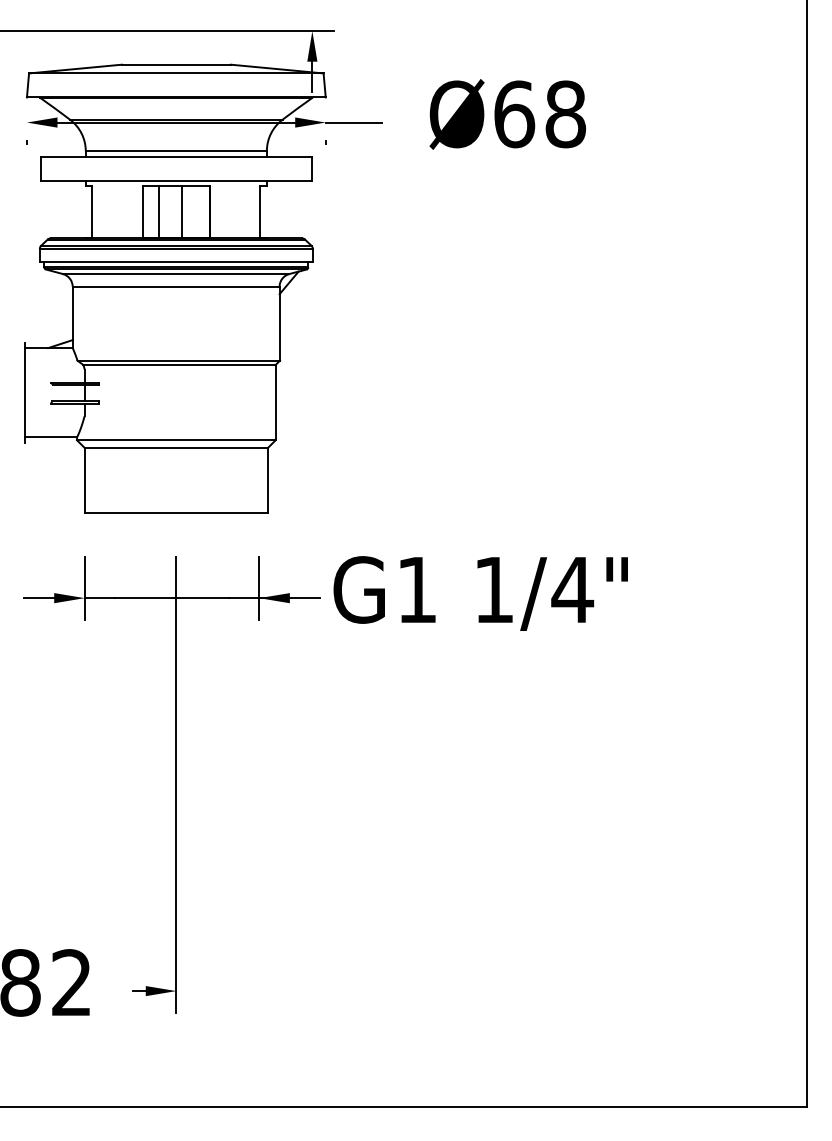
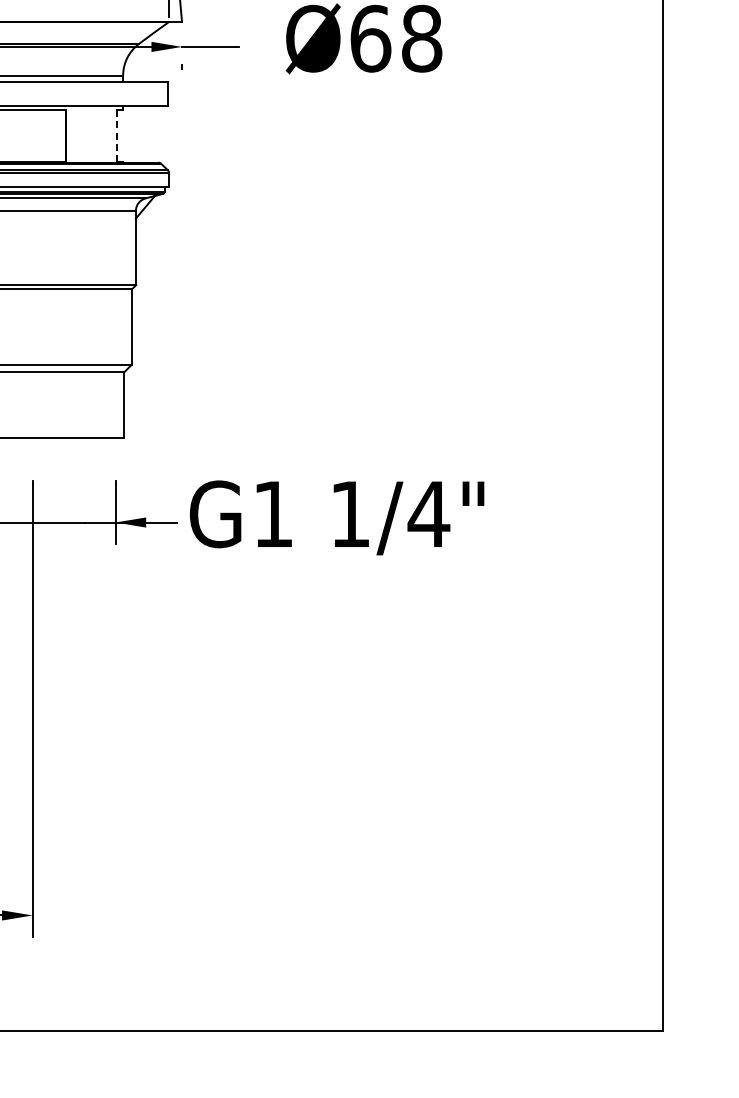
line: (158, 211) -> (14, 135), removed
line: (181, 211) -> (37, 135), removed
line: (260, 212) -> (116, 136), solid -> dashed

